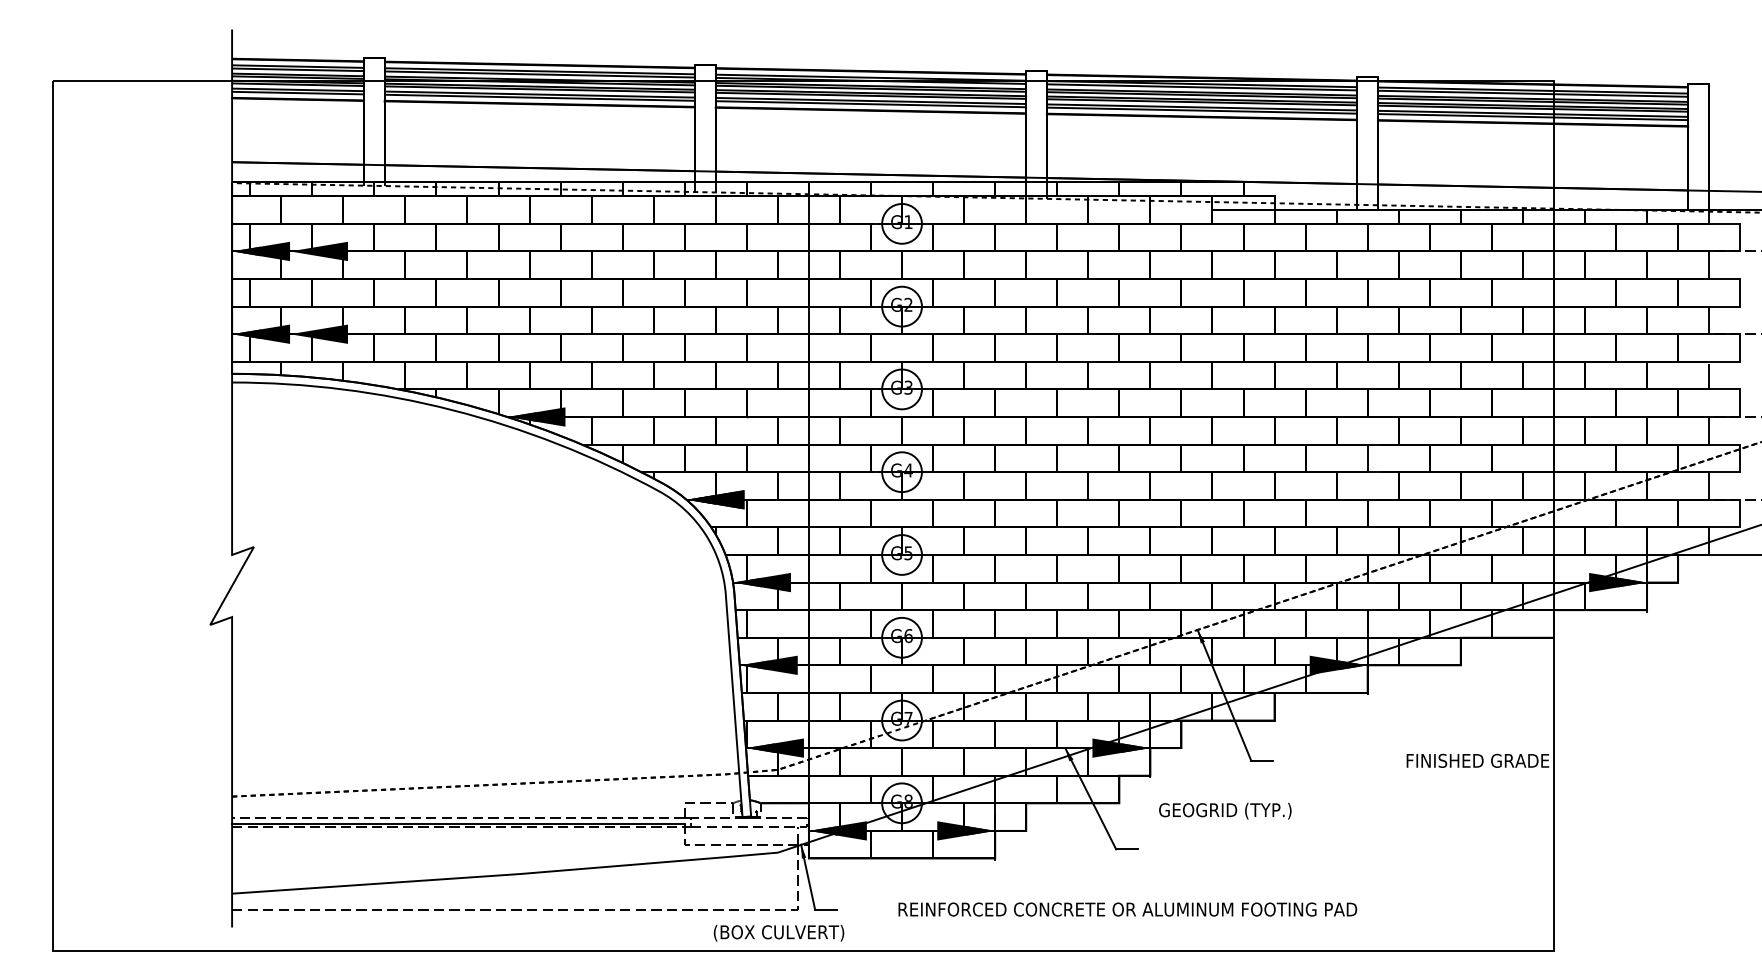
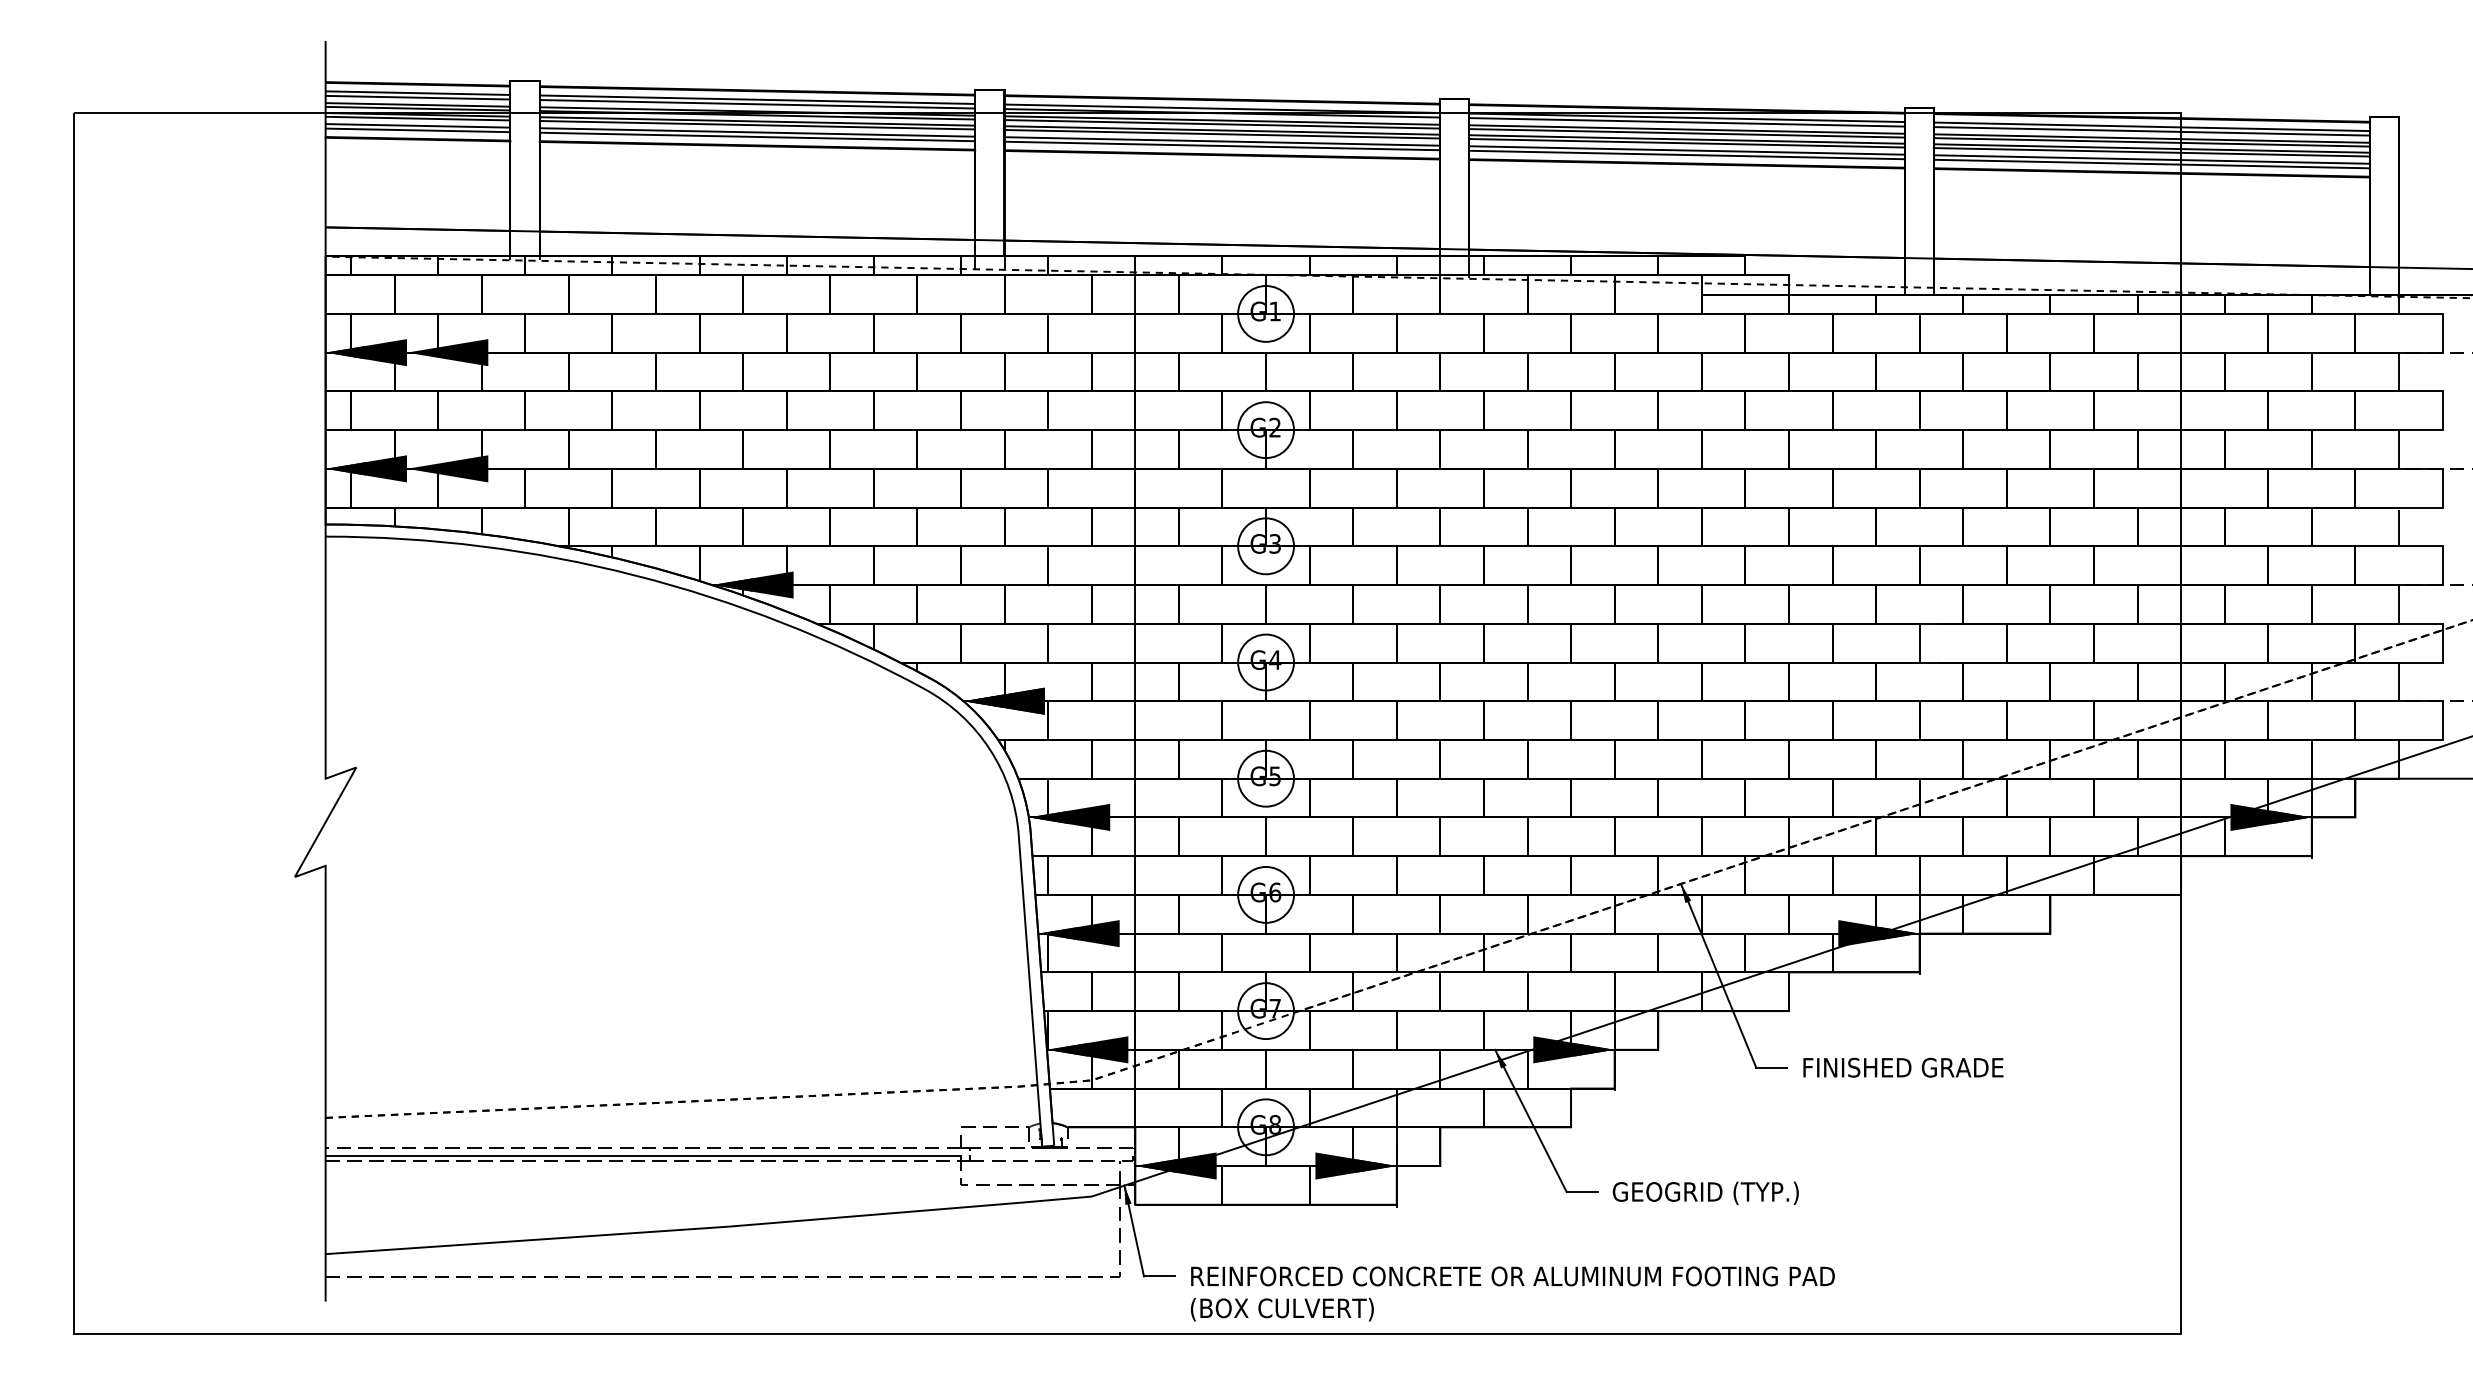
text: (1477, 760) -> (1903, 1067), moved
text: (1225, 810) -> (1705, 1192), moved
text: (1127, 909) -> (1512, 1276), moved
text: (778, 933) -> (1281, 1309), moved

